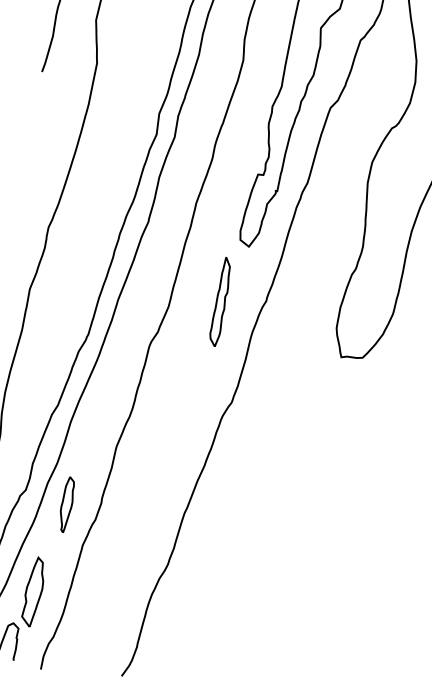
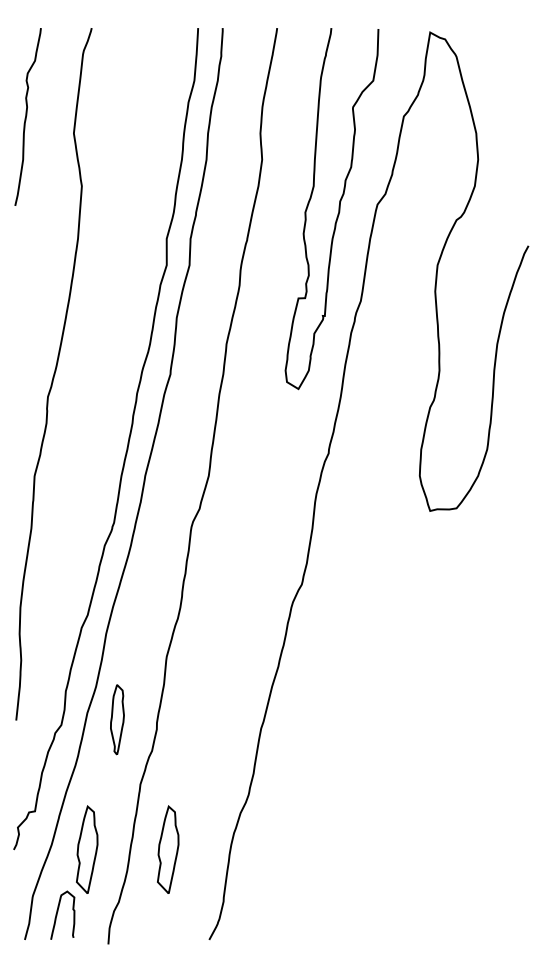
part: (220, 301) -> (271, 461), removed
part: (66, 504) -> (117, 719), moved
part: (98, 600) -> (168, 849), added

